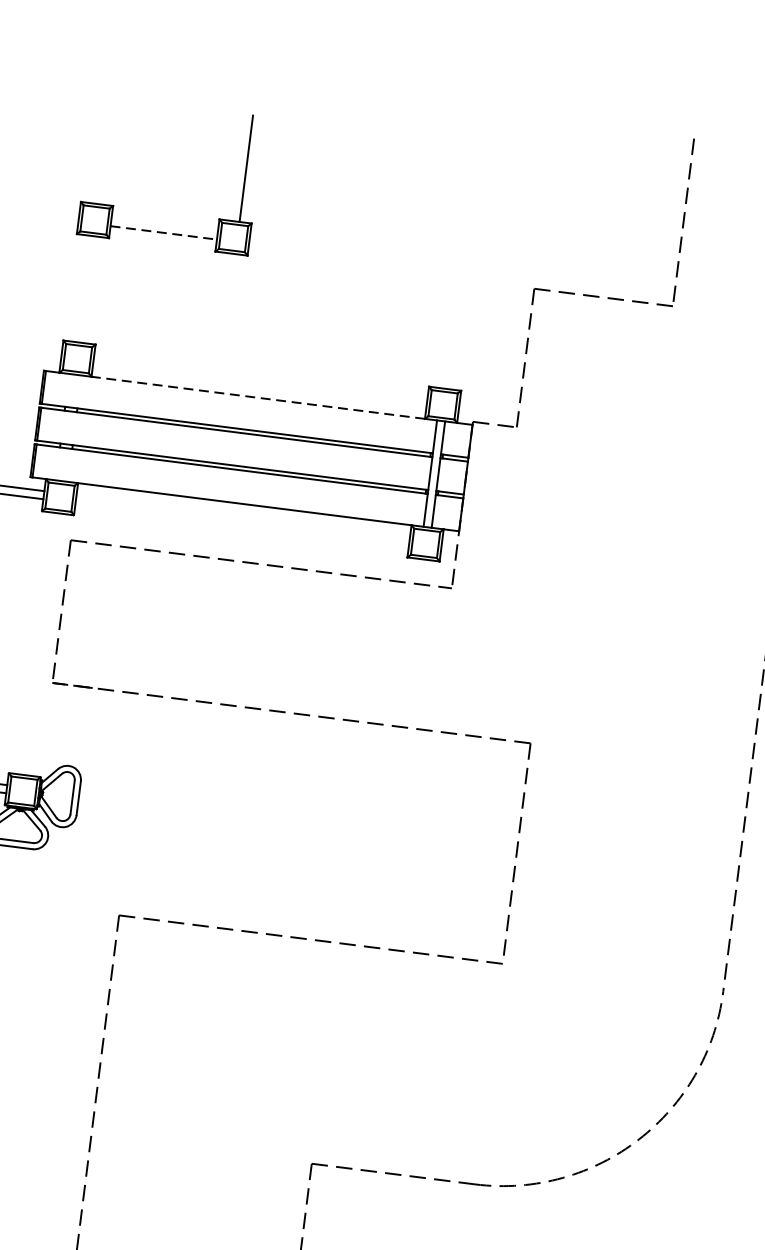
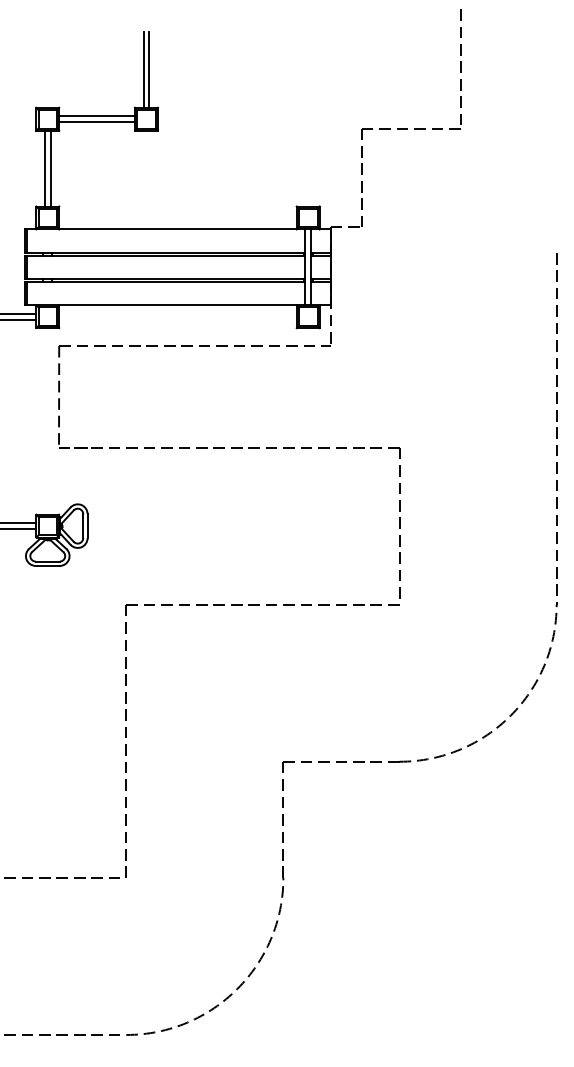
line: (238, 167) -> (143, 69), added
line: (165, 225) -> (97, 116), added
line: (164, 233) -> (97, 122), dashed -> solid
line: (81, 288) -> (44, 168), added
line: (90, 289) -> (50, 168), added
line: (258, 397) -> (178, 229), dashed -> solid

